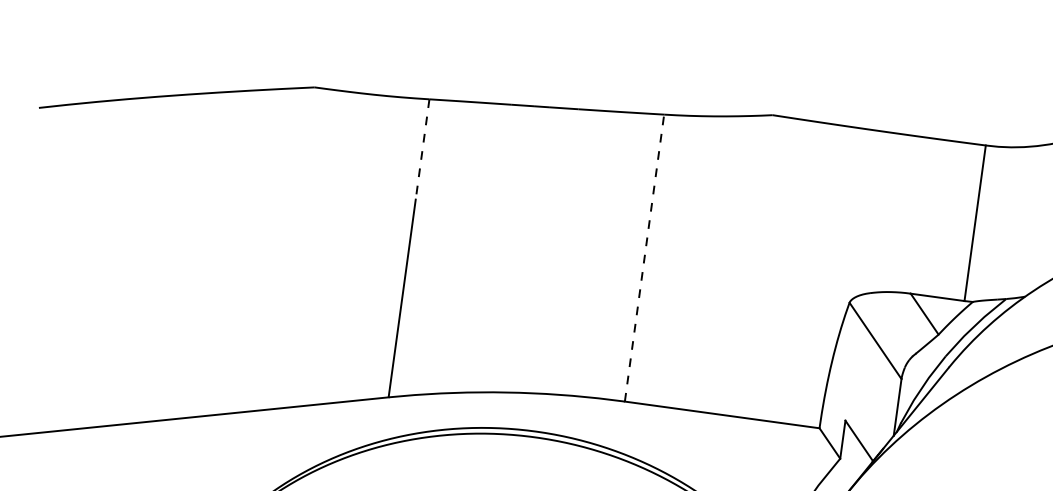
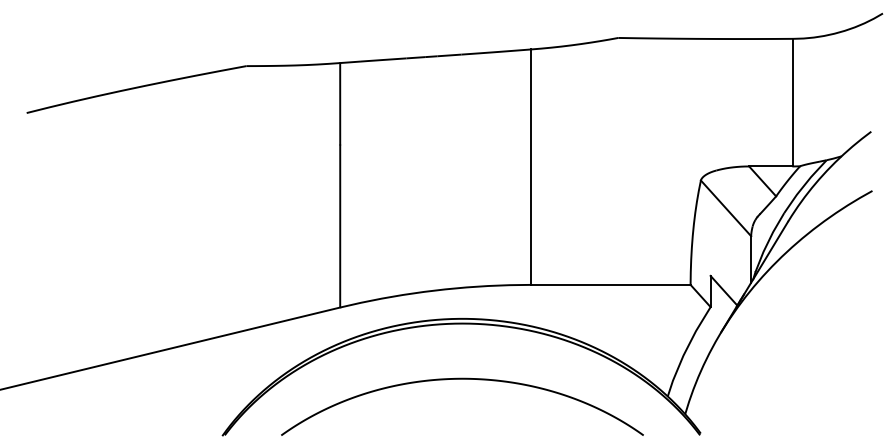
line: (423, 148) -> (340, 103), dashed -> solid
line: (643, 258) -> (530, 167), dashed -> solid

